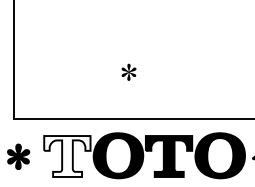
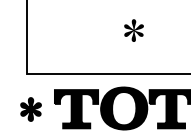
part: (128, 72) -> (133, 30), size x1.43
fill: (67, 156) -> (76, 109), added

